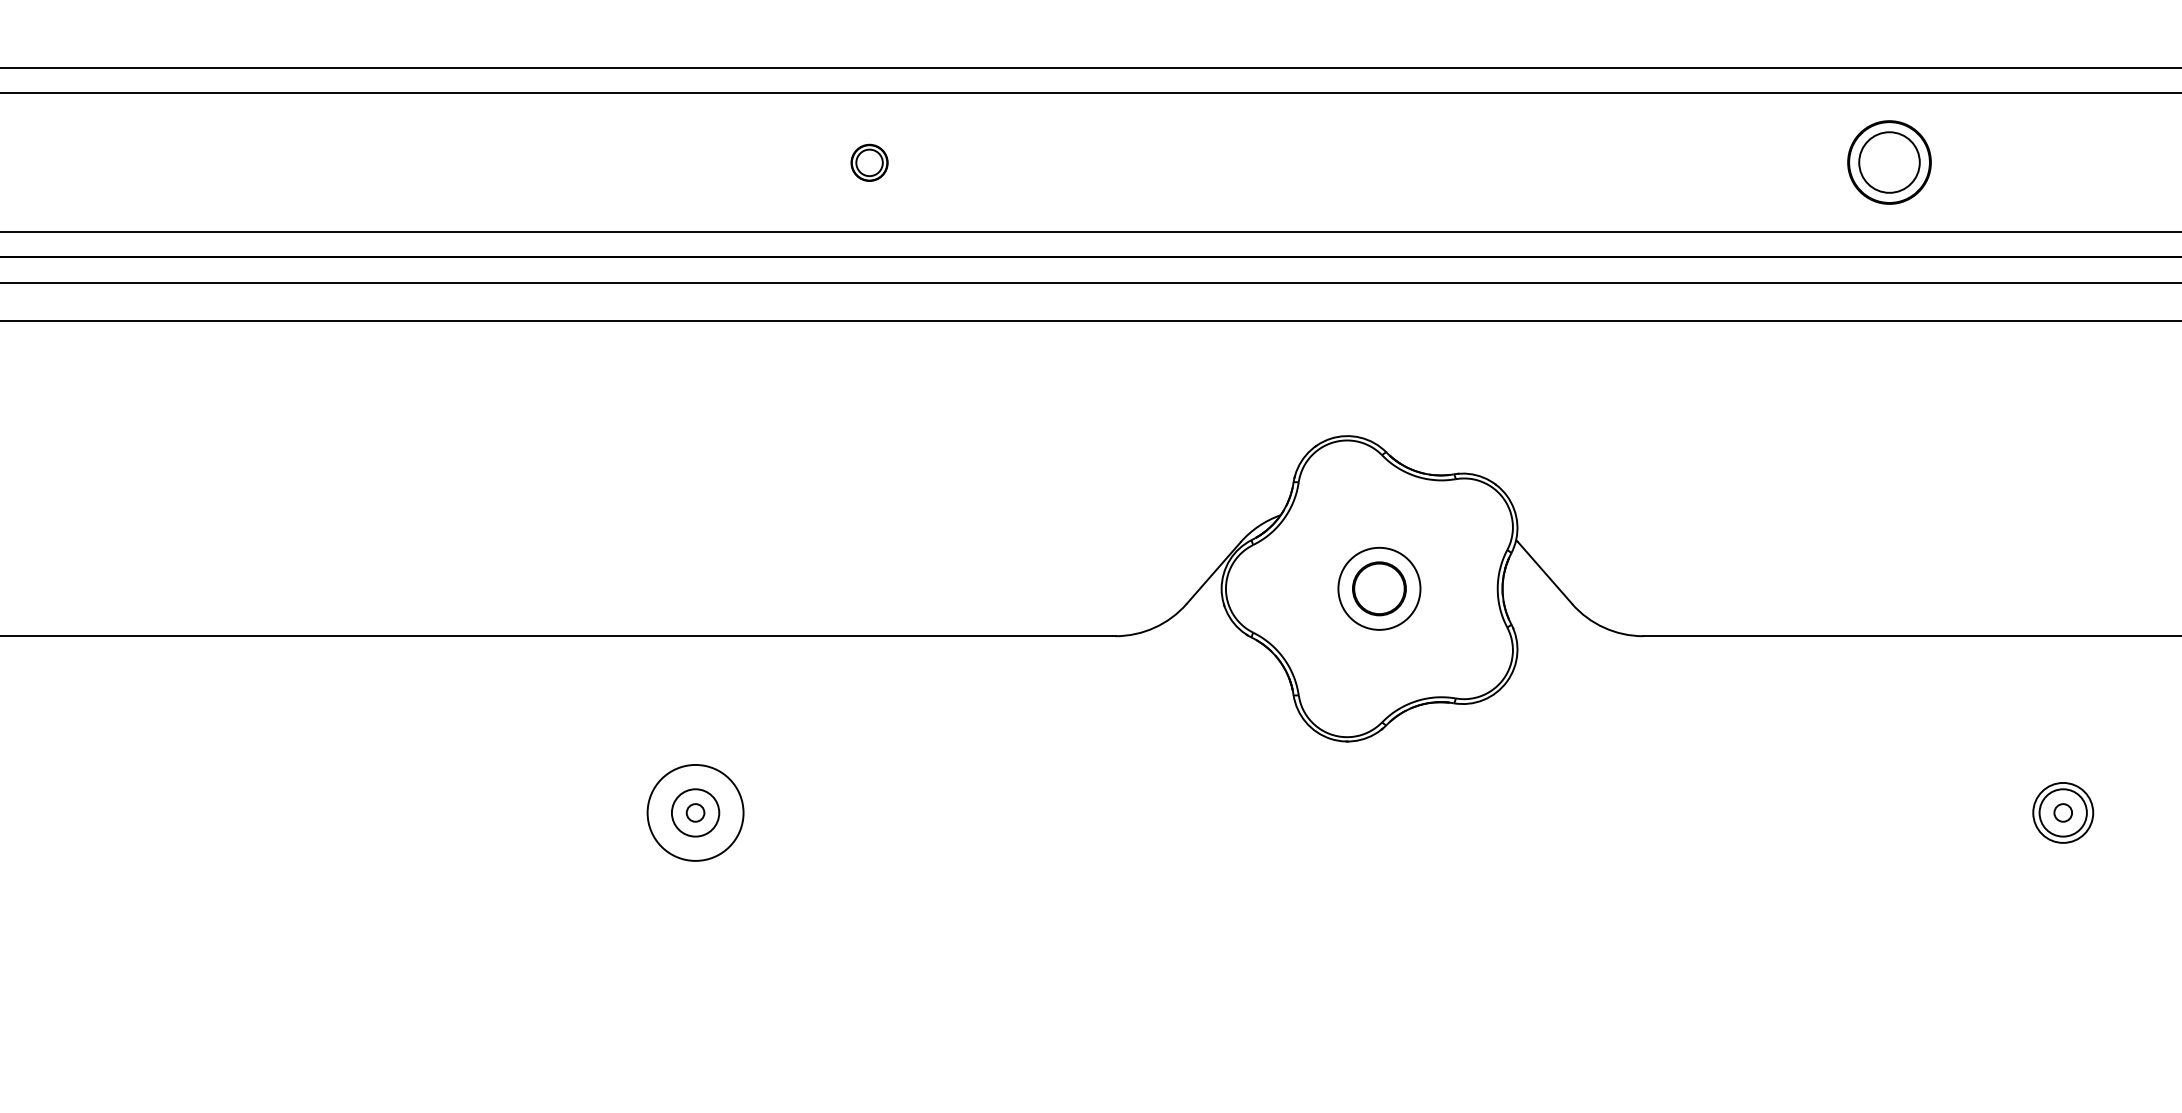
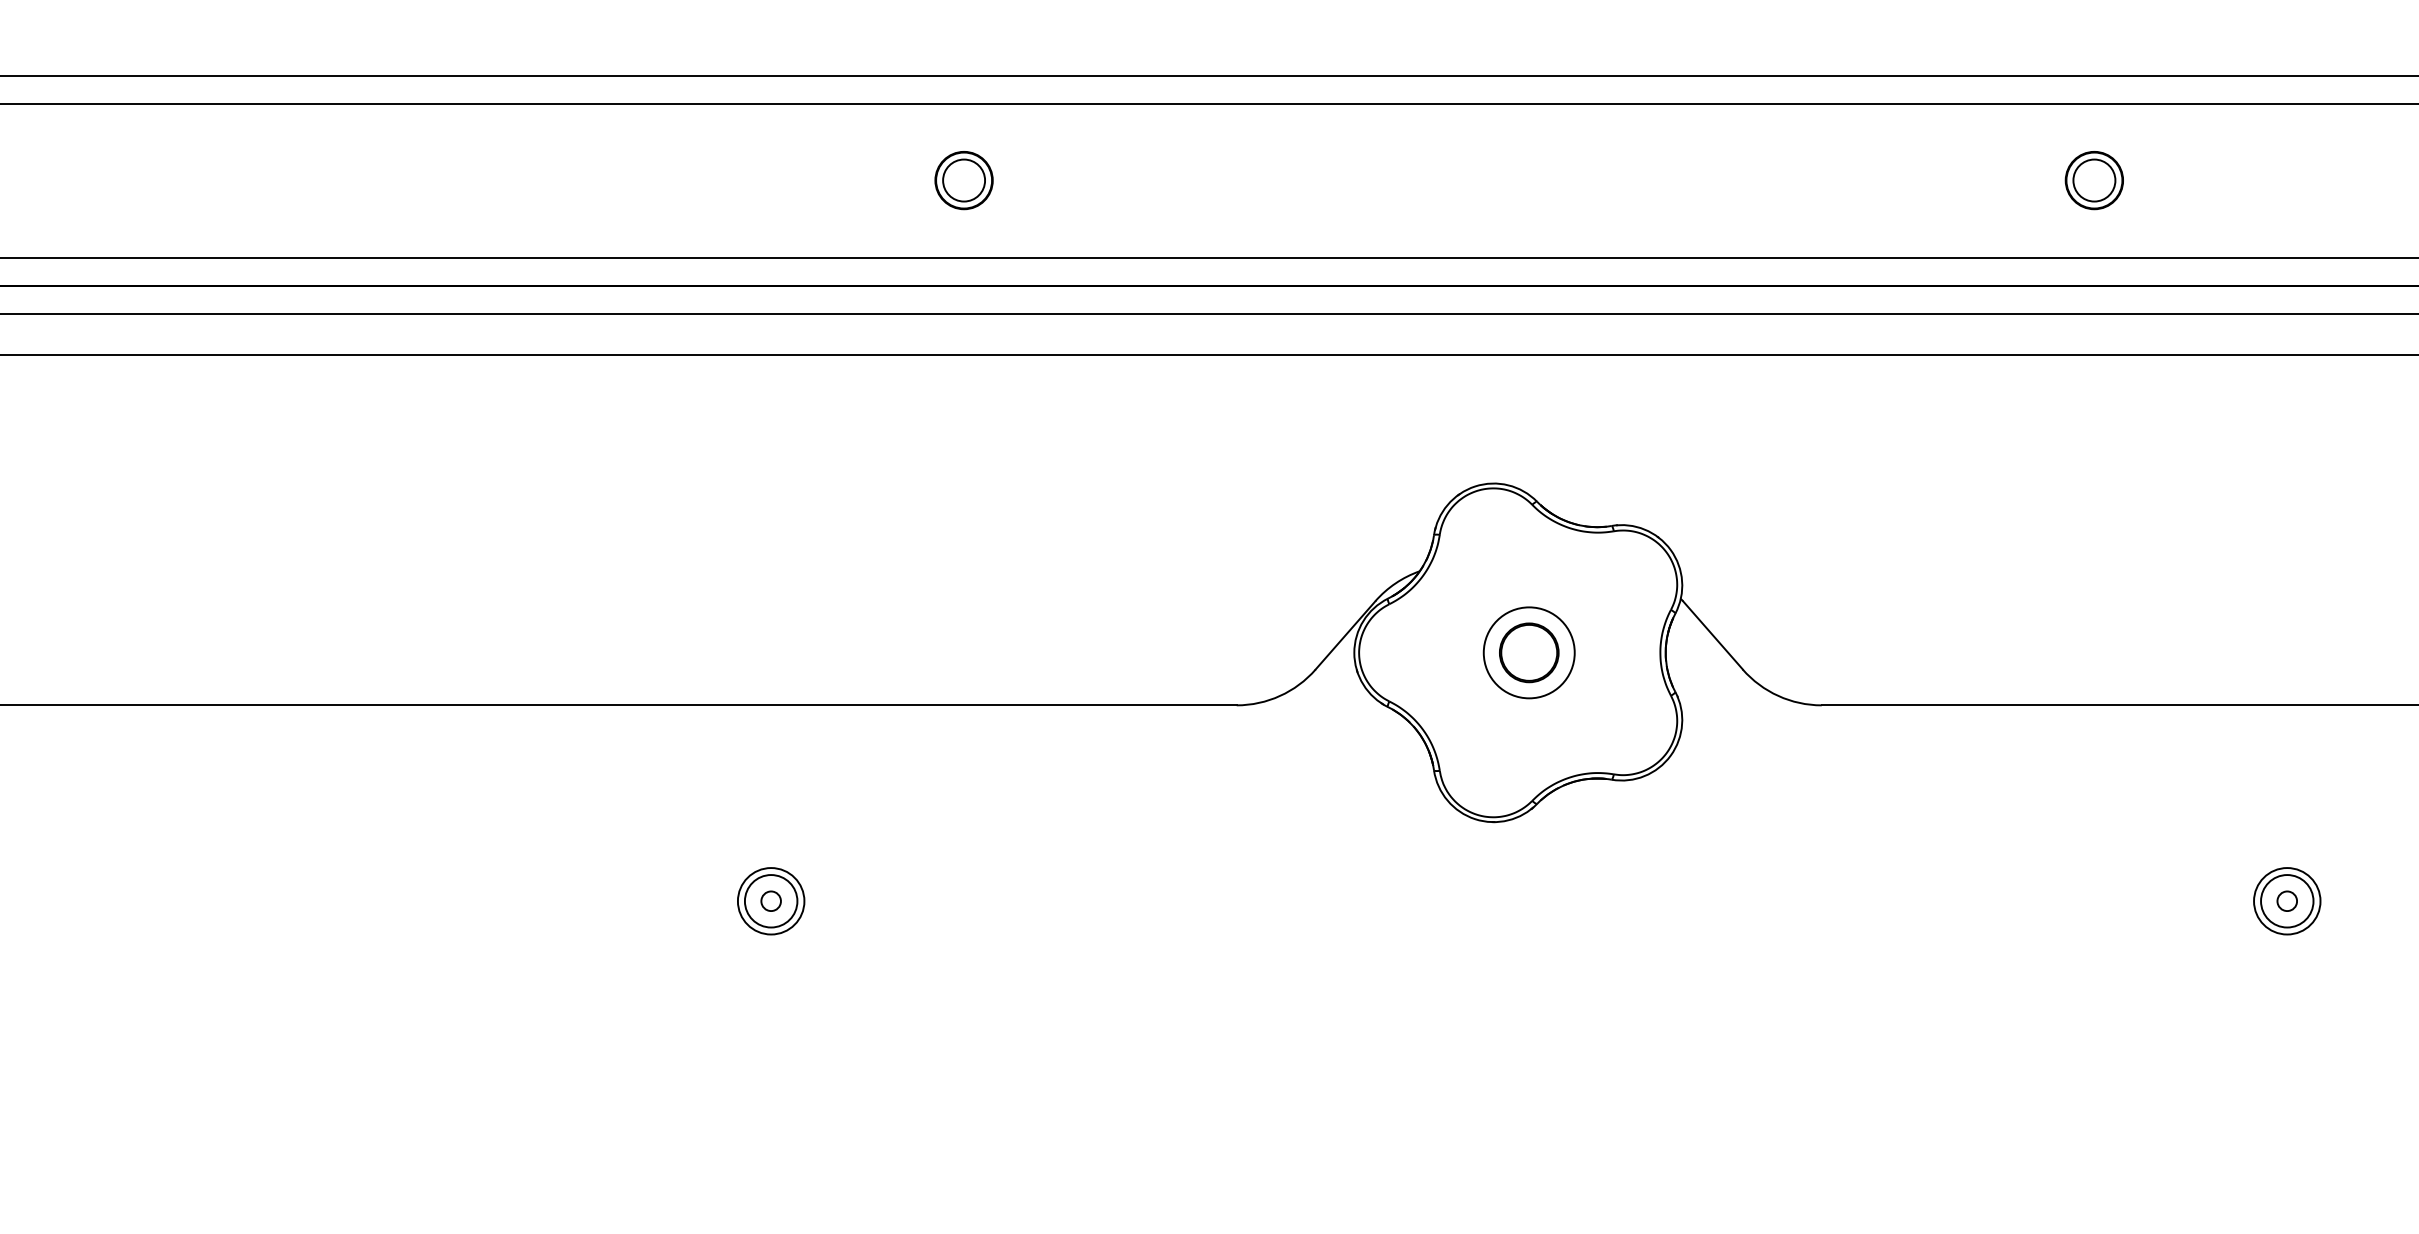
part: (869, 162) -> (963, 180), size x1.43
part: (1888, 162) -> (2093, 180), size x0.62
circle: (694, 813) -> (770, 901), size x0.62

